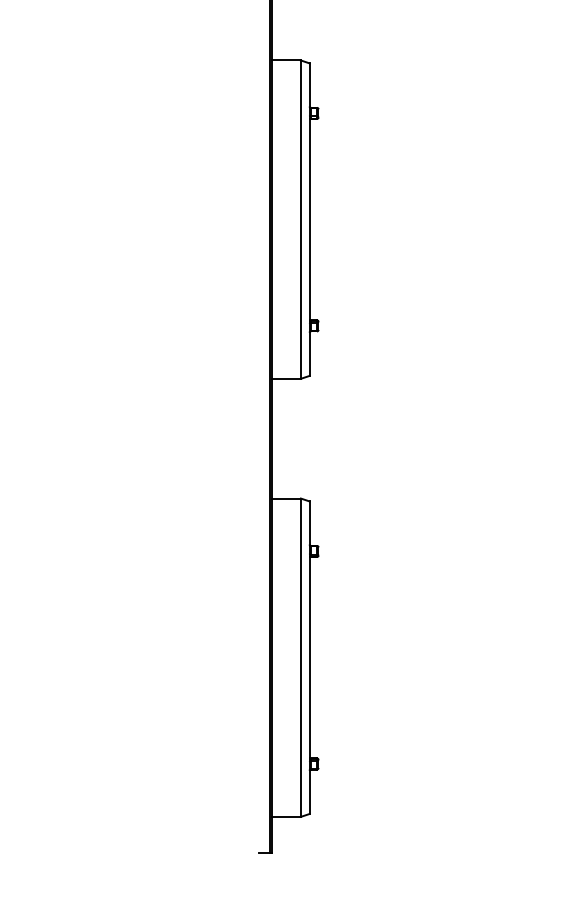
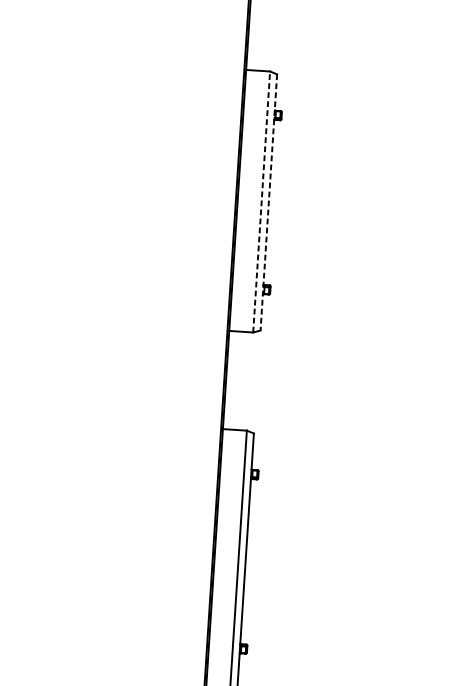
line: (300, 219) -> (261, 201), solid -> dashed
line: (309, 220) -> (268, 203), solid -> dashed

